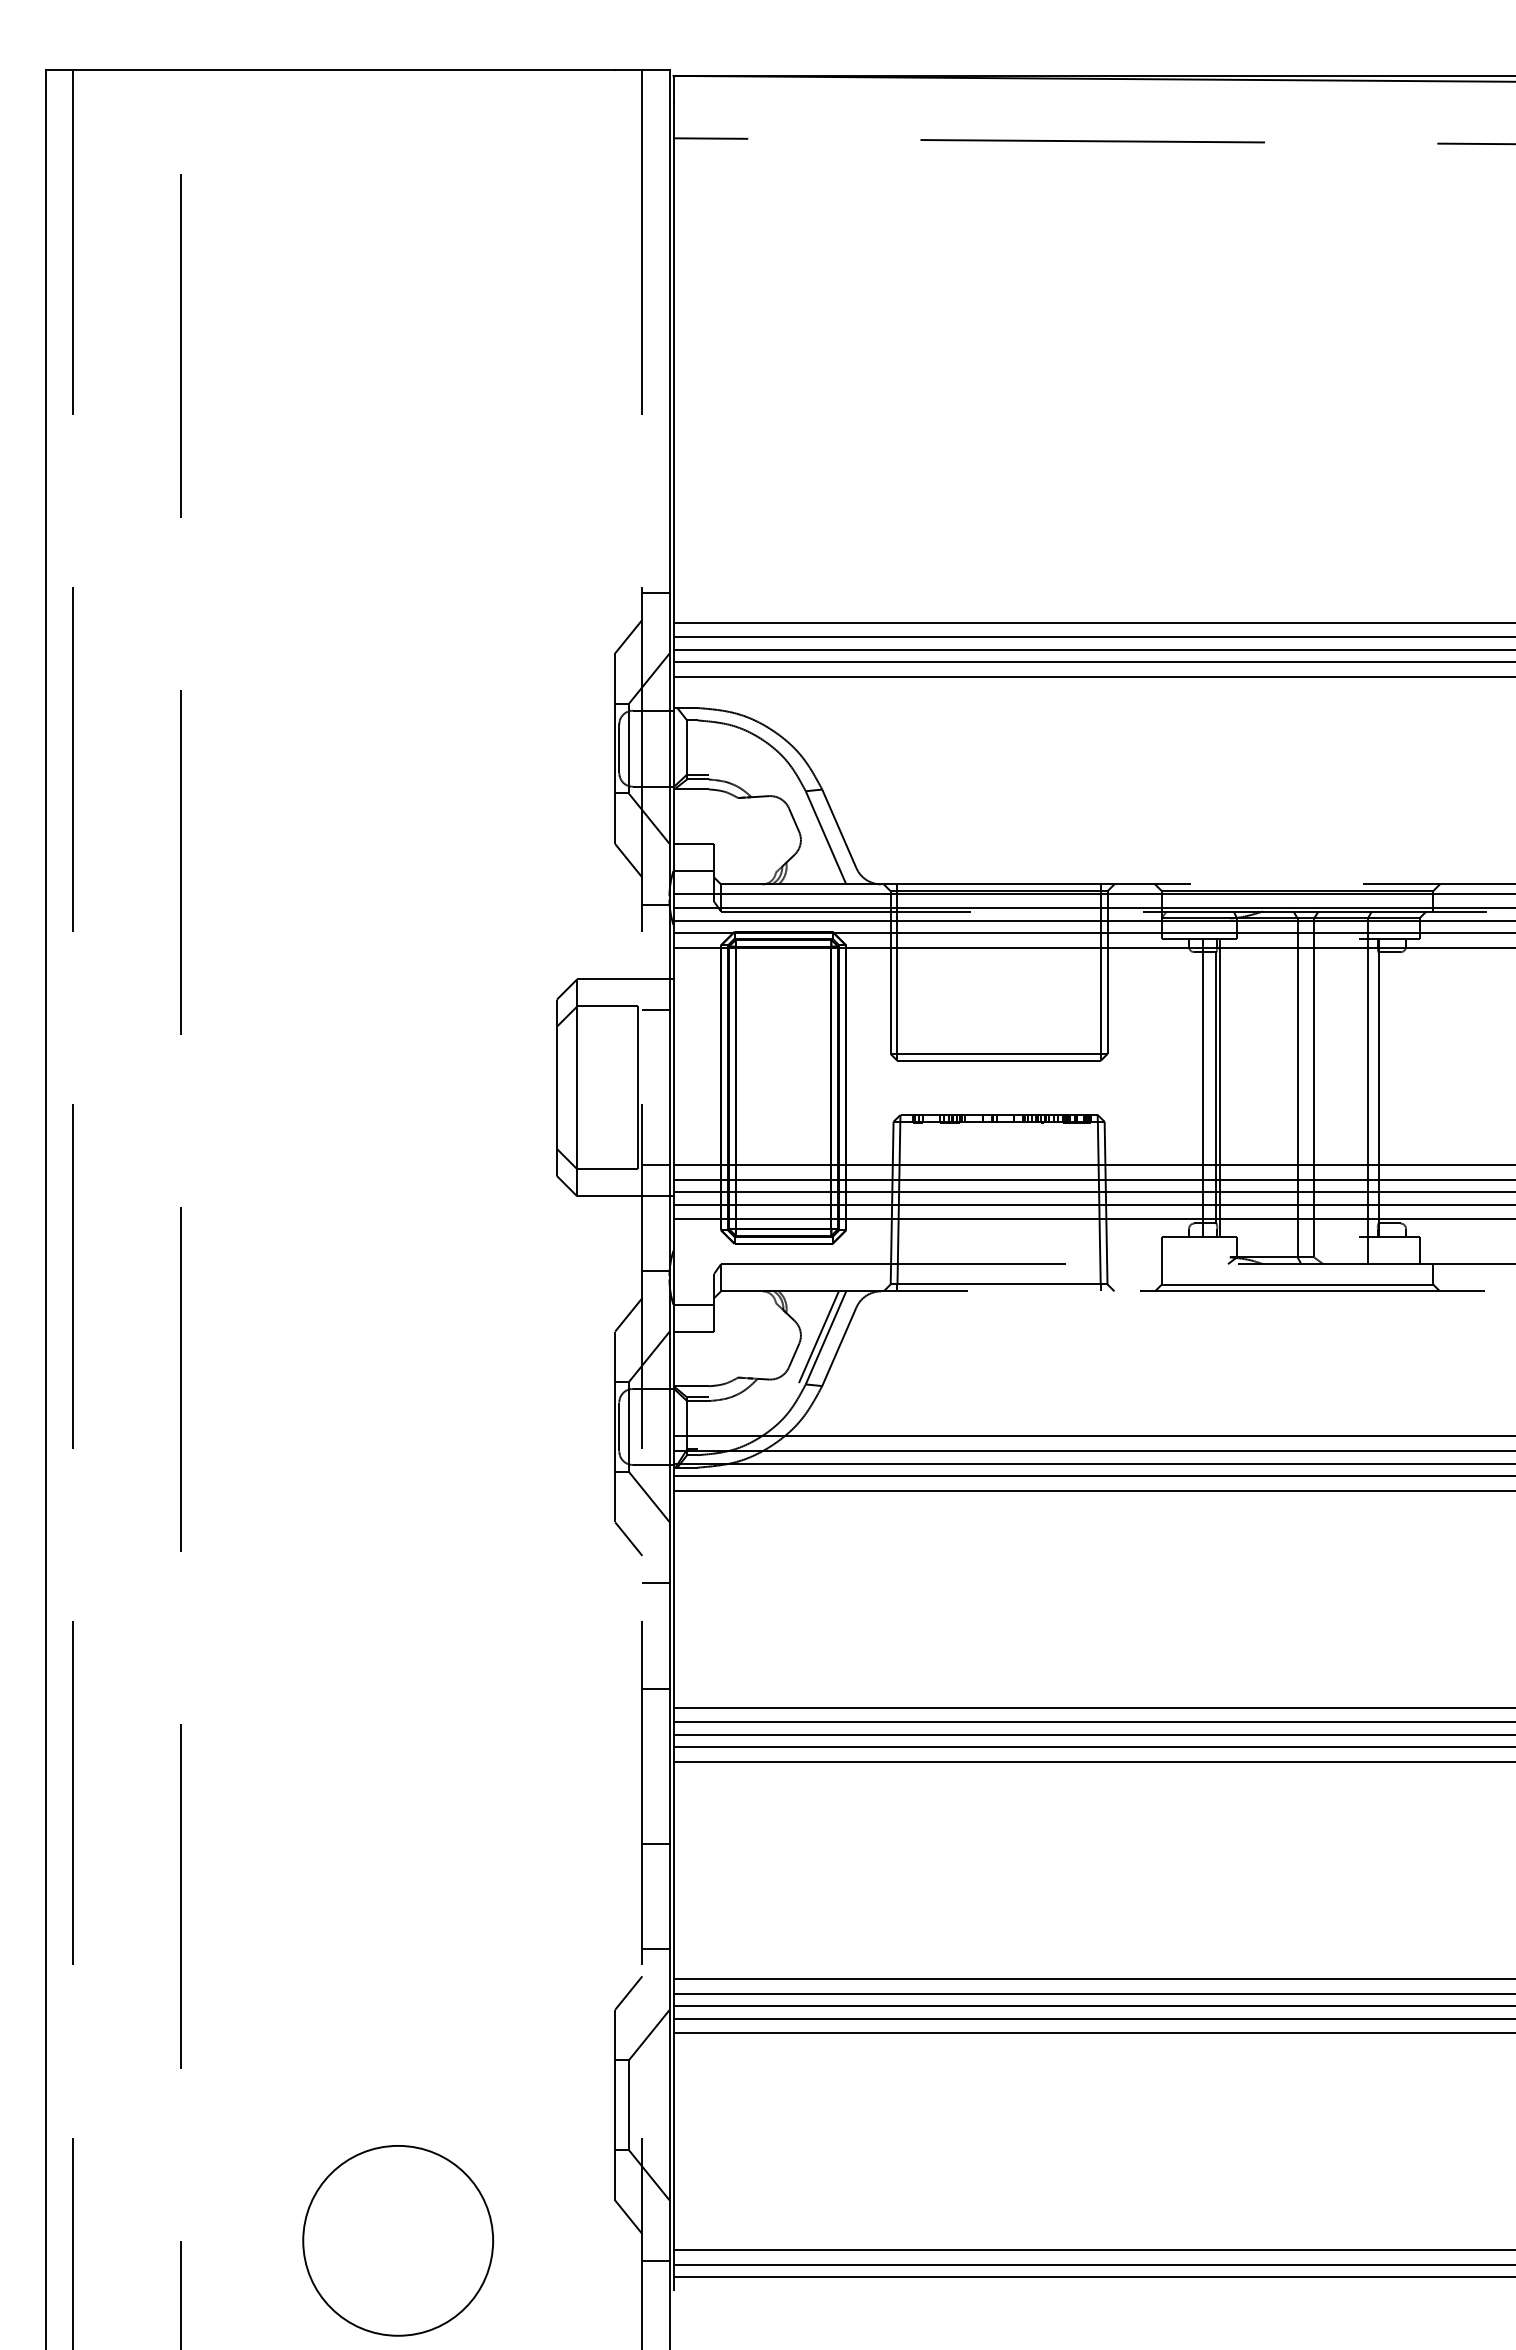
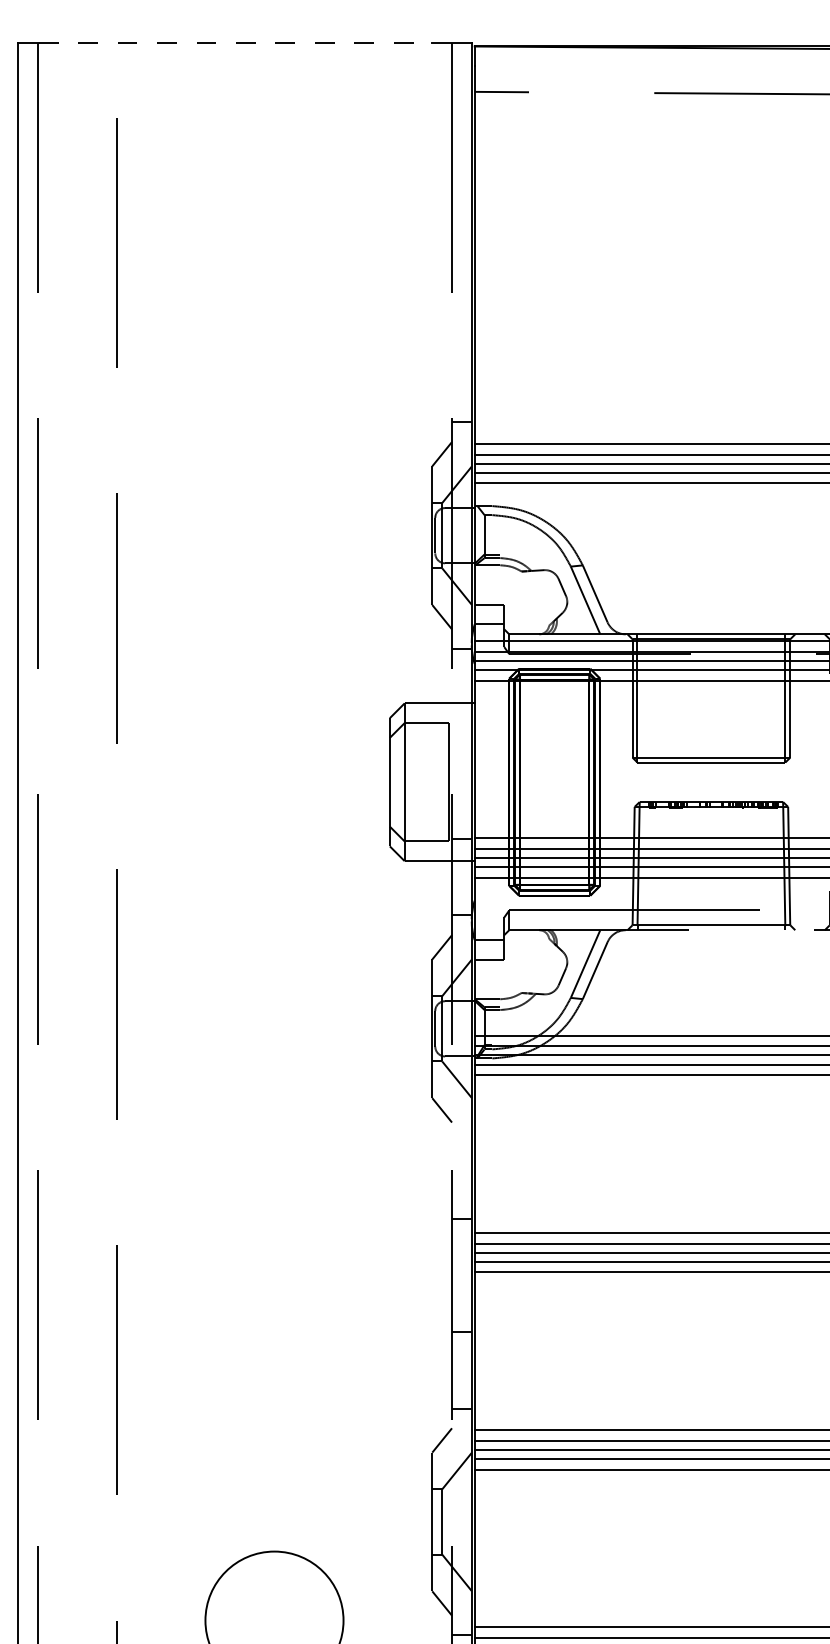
line: (344, 70) -> (235, 42), solid -> dashed
line: (655, 1010) -> (461, 726), removed
line: (818, 1337) -> (580, 963), removed
line: (655, 1582) -> (461, 1141), removed

